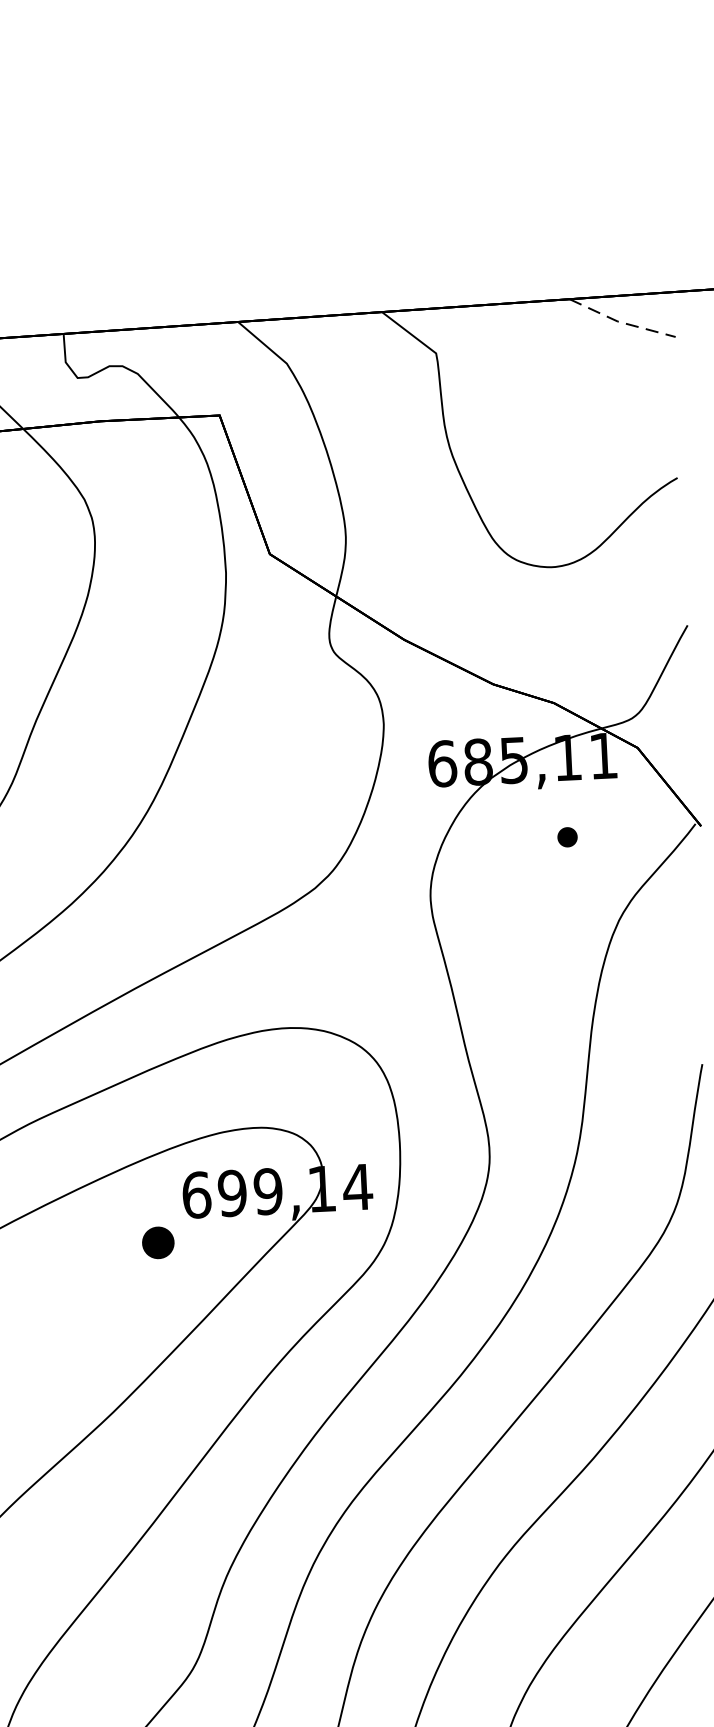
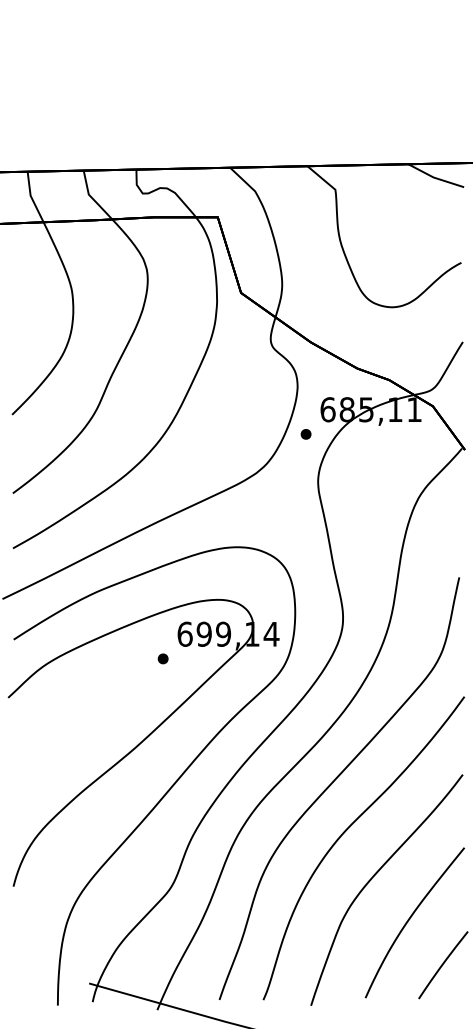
line: (621, 323) -> (435, 178), dashed -> solid
part: (566, 837) -> (305, 434), moved
part: (156, 1242) -> (162, 658), size x0.62

